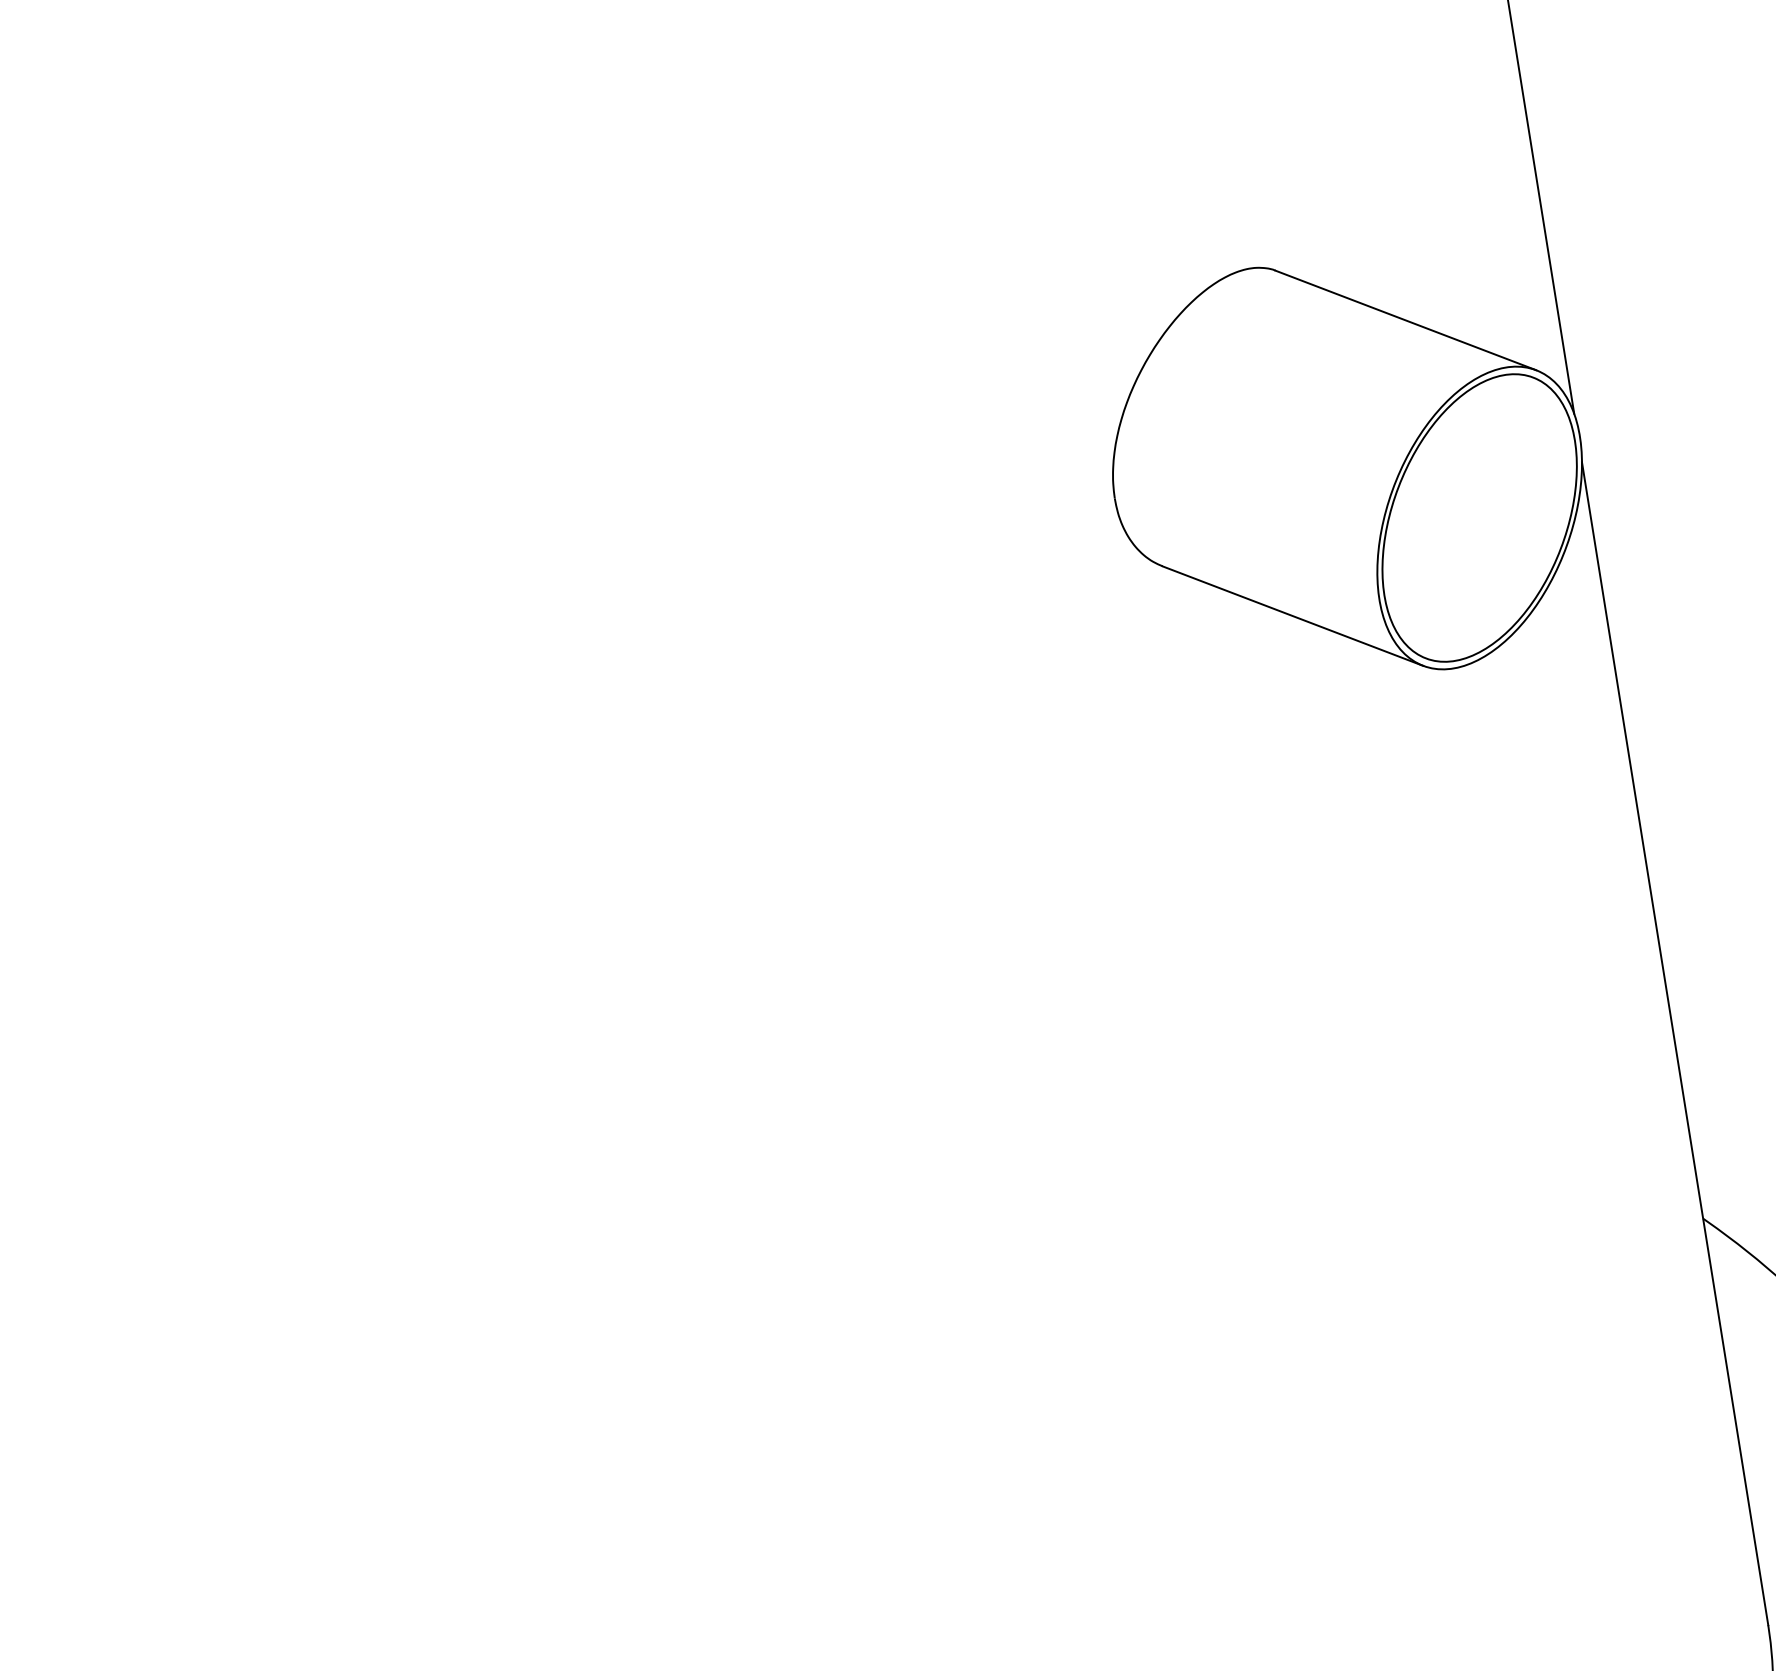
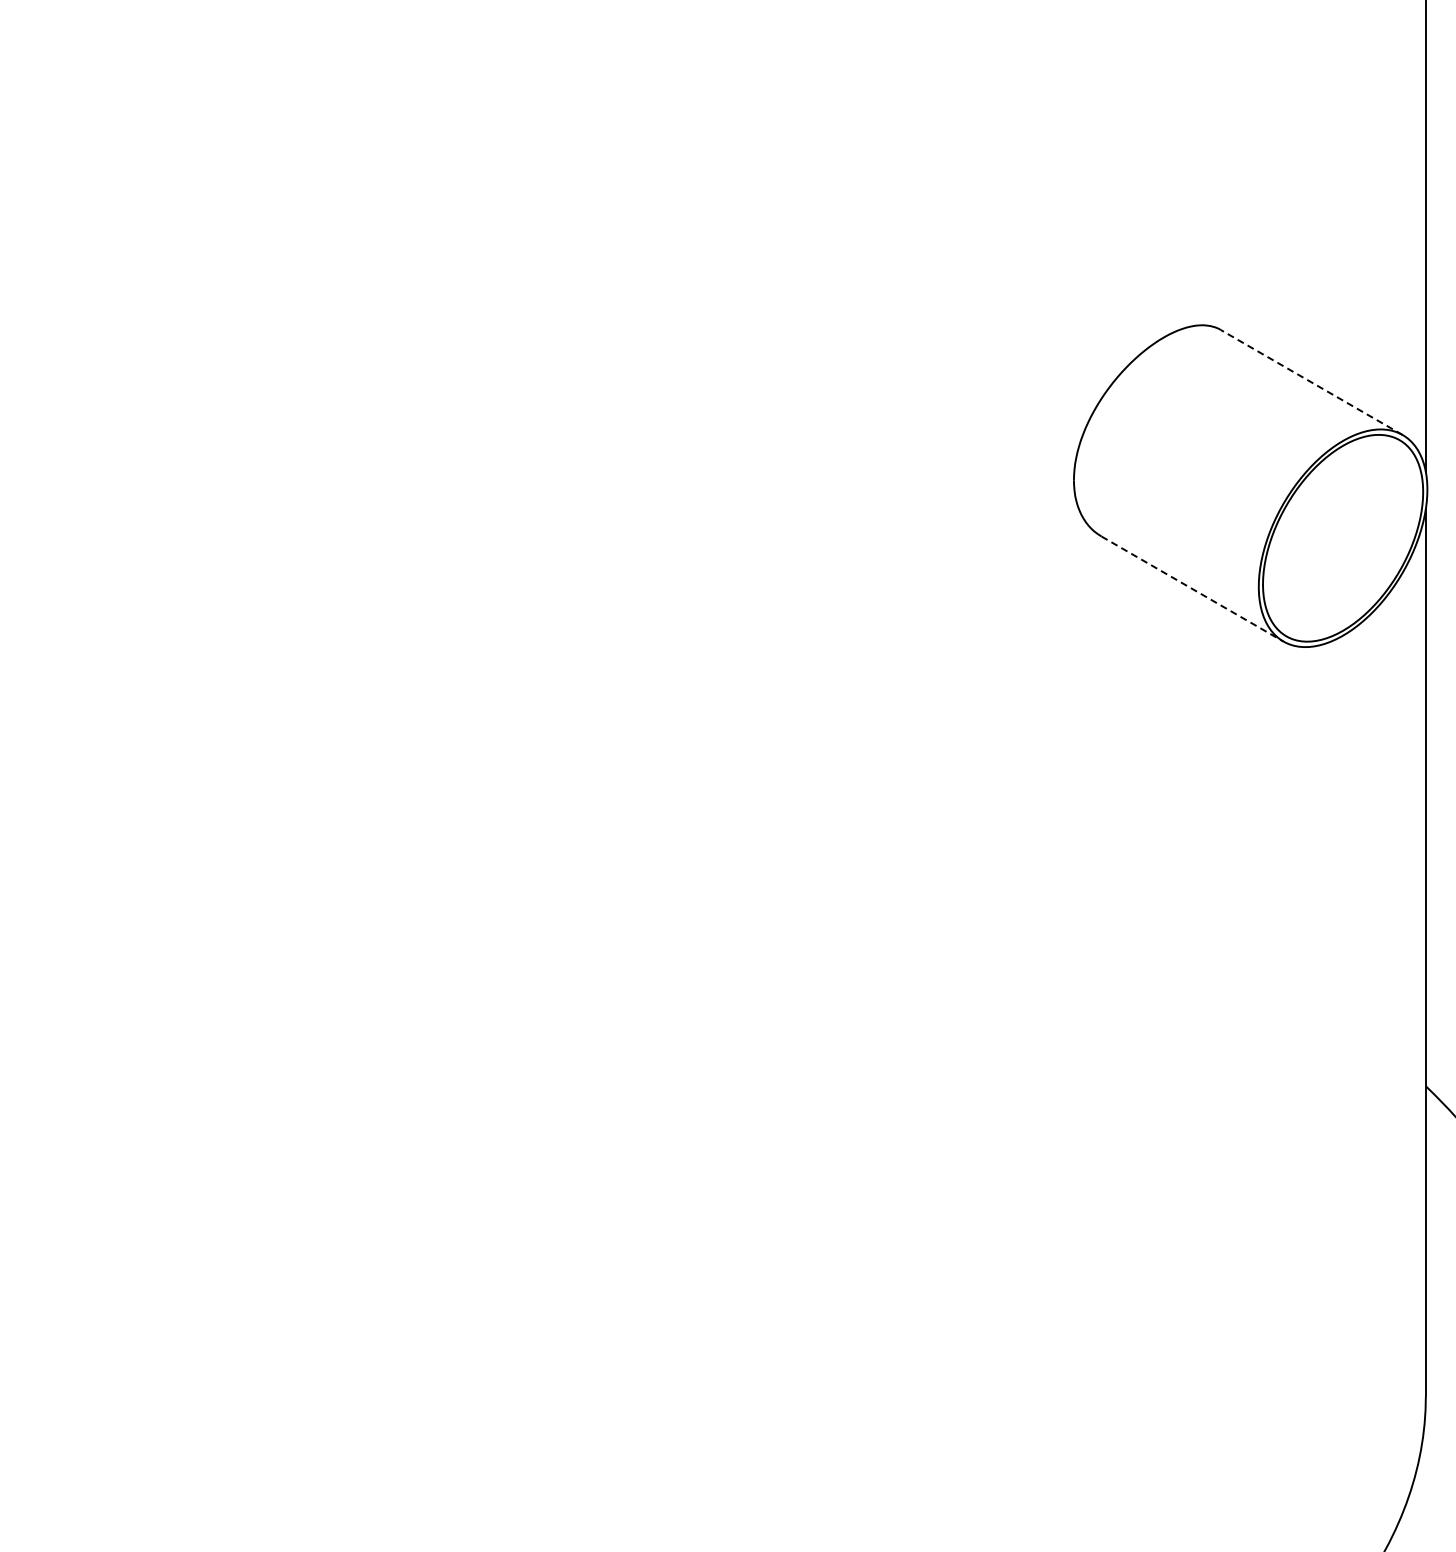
line: (1405, 320) -> (1311, 382), solid -> dashed
line: (1293, 616) -> (1192, 589), solid -> dashed

